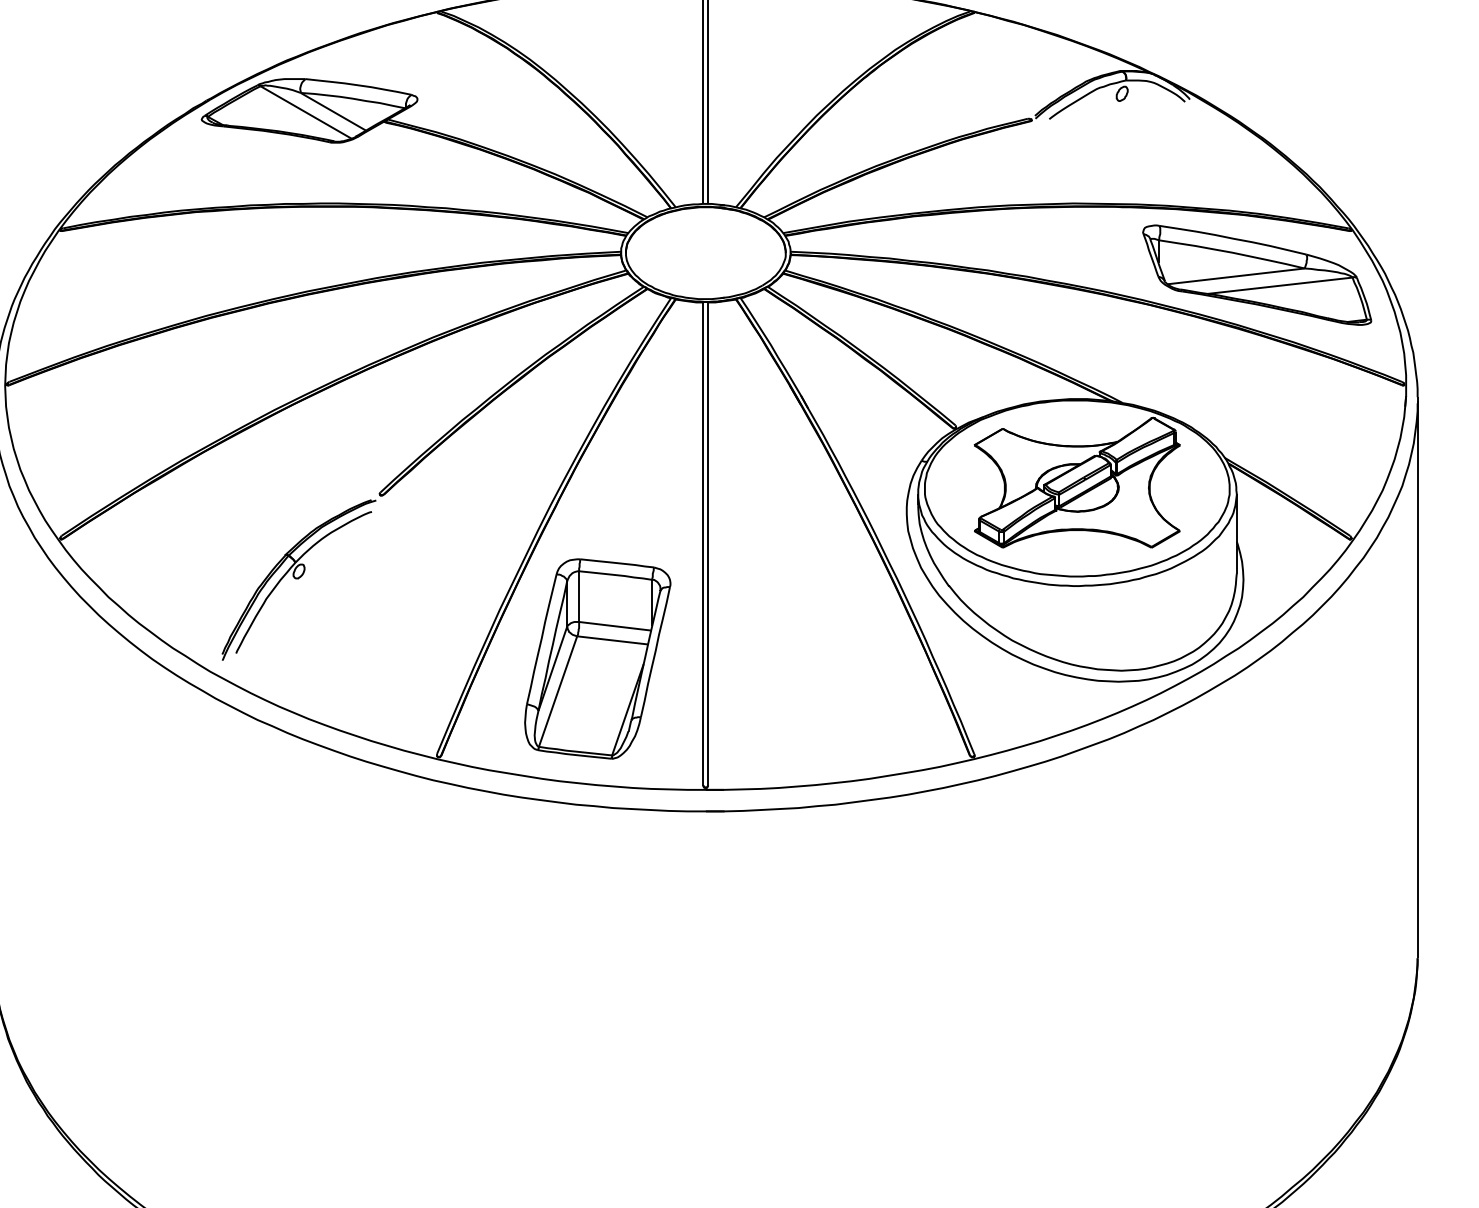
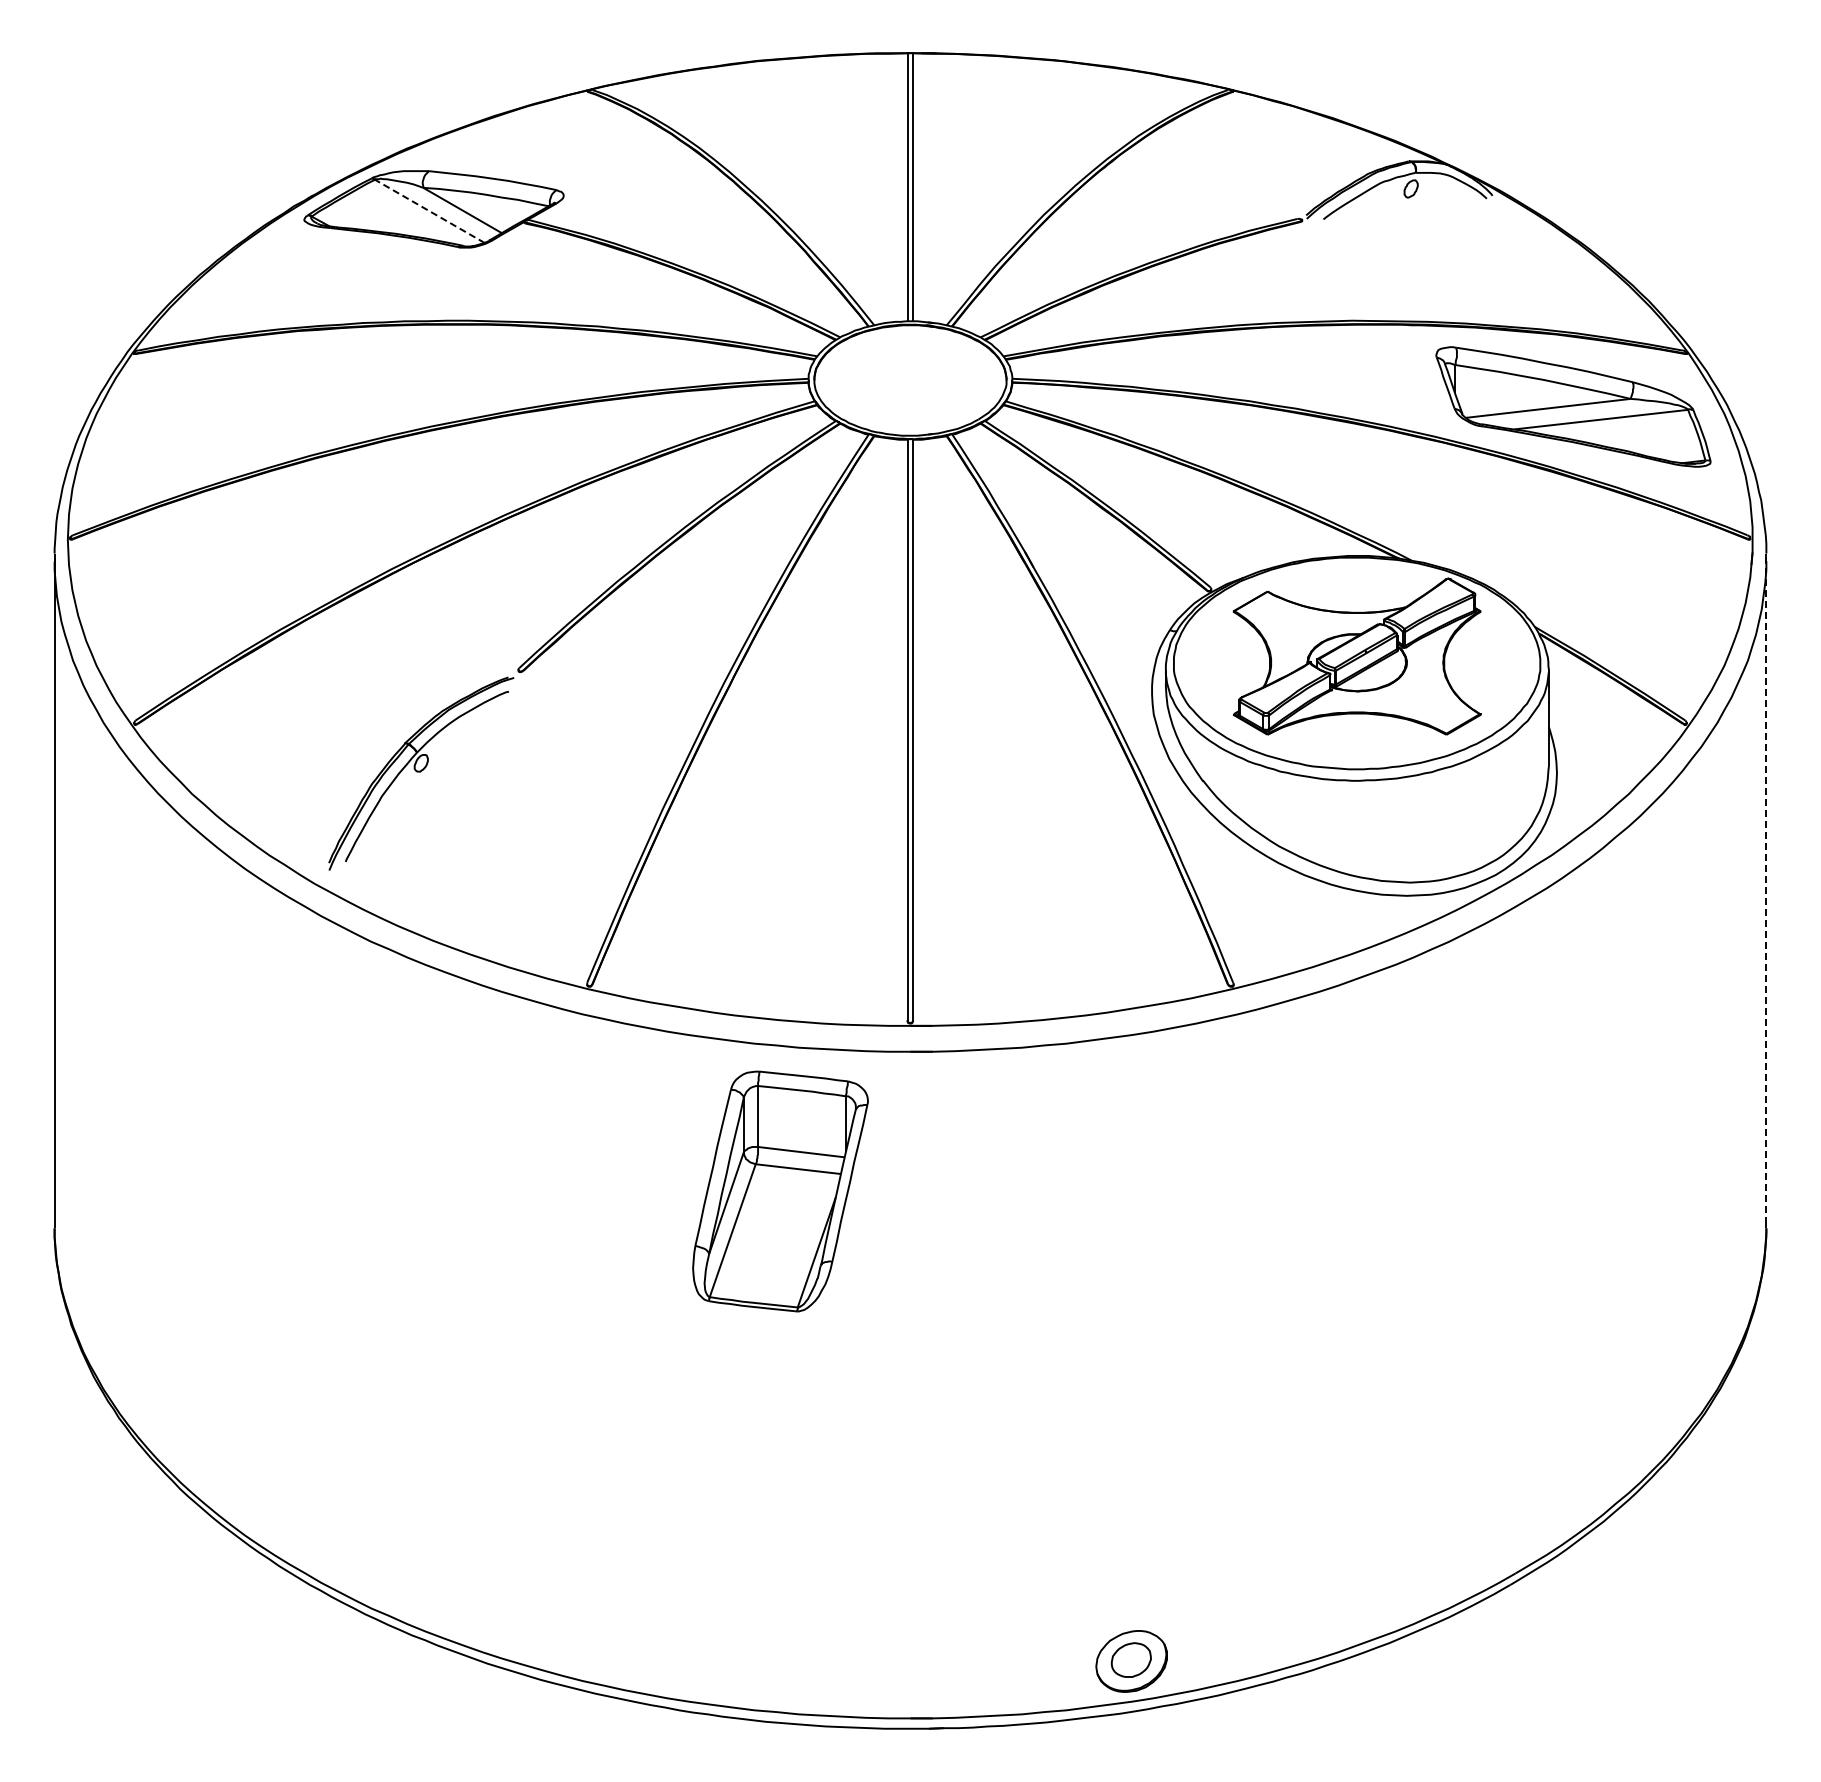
line: (305, 112) -> (429, 211), solid -> dashed
part: (597, 659) -> (780, 1191), moved
line: (1417, 677) -> (1766, 890), solid -> dashed

